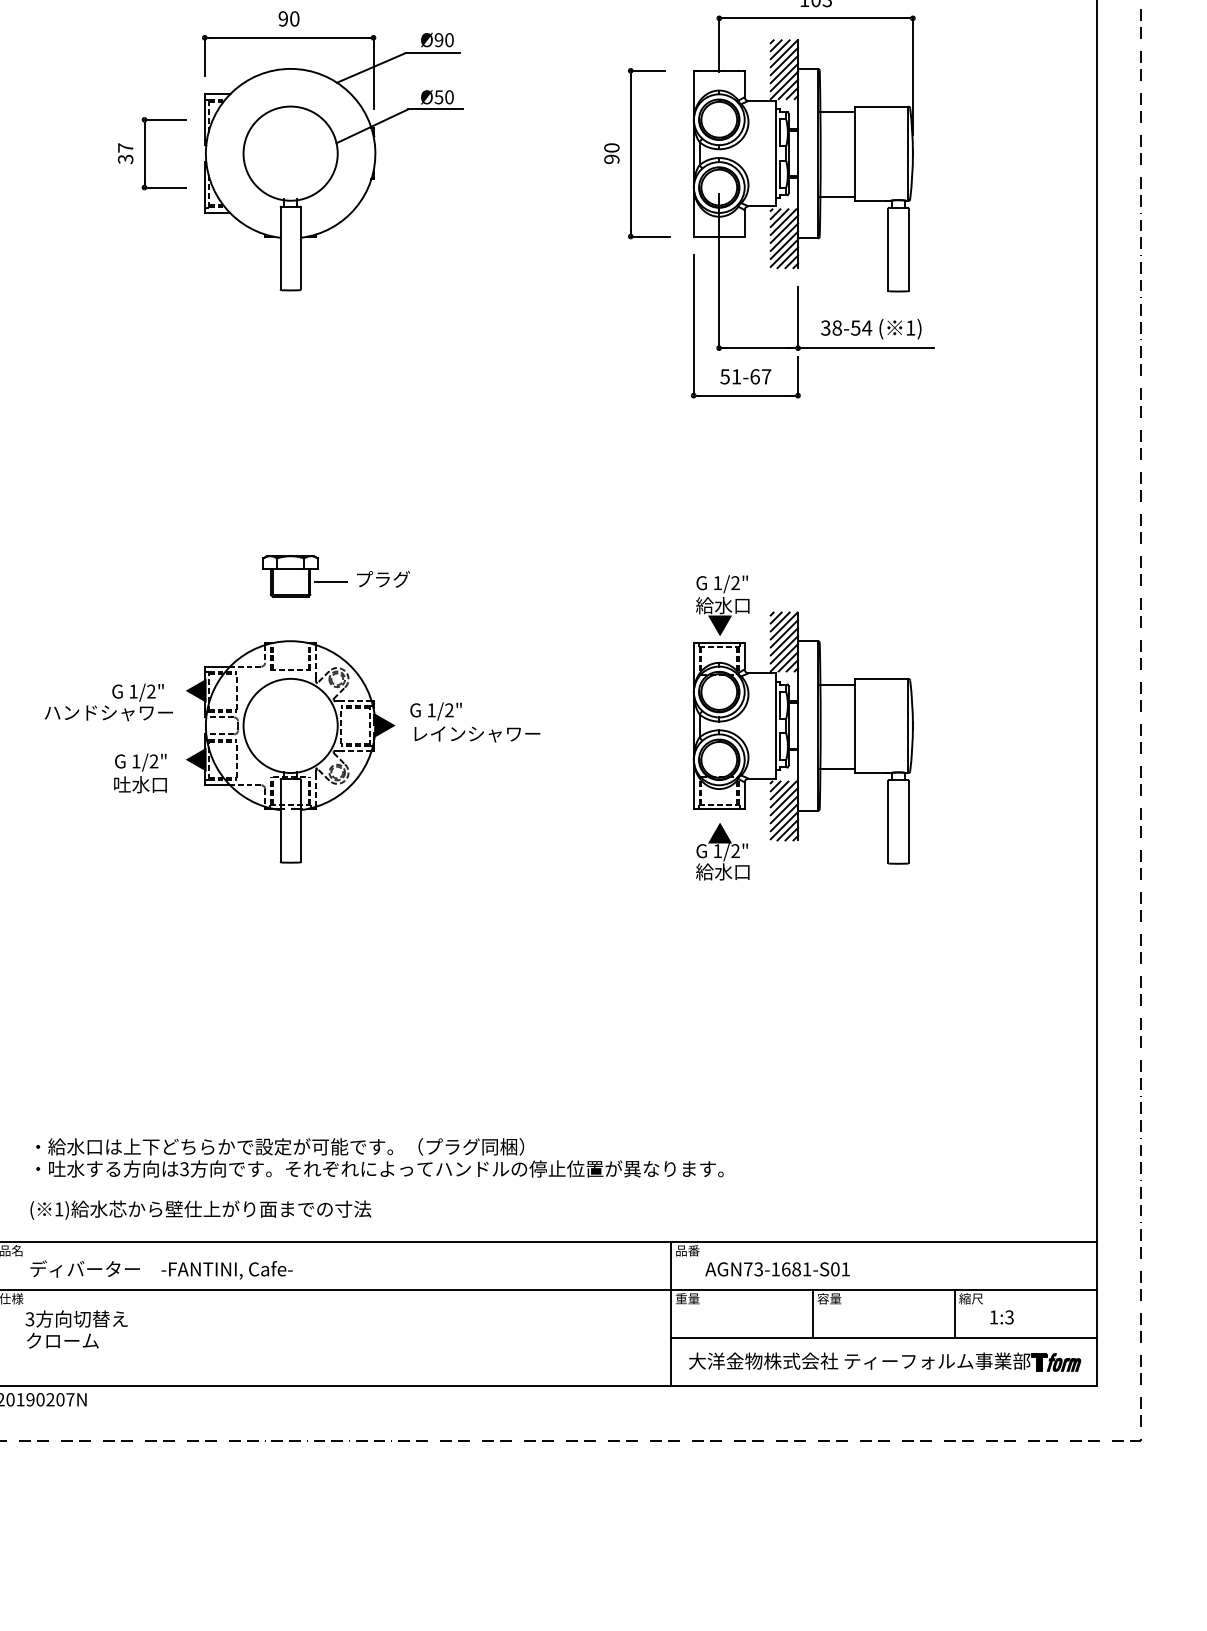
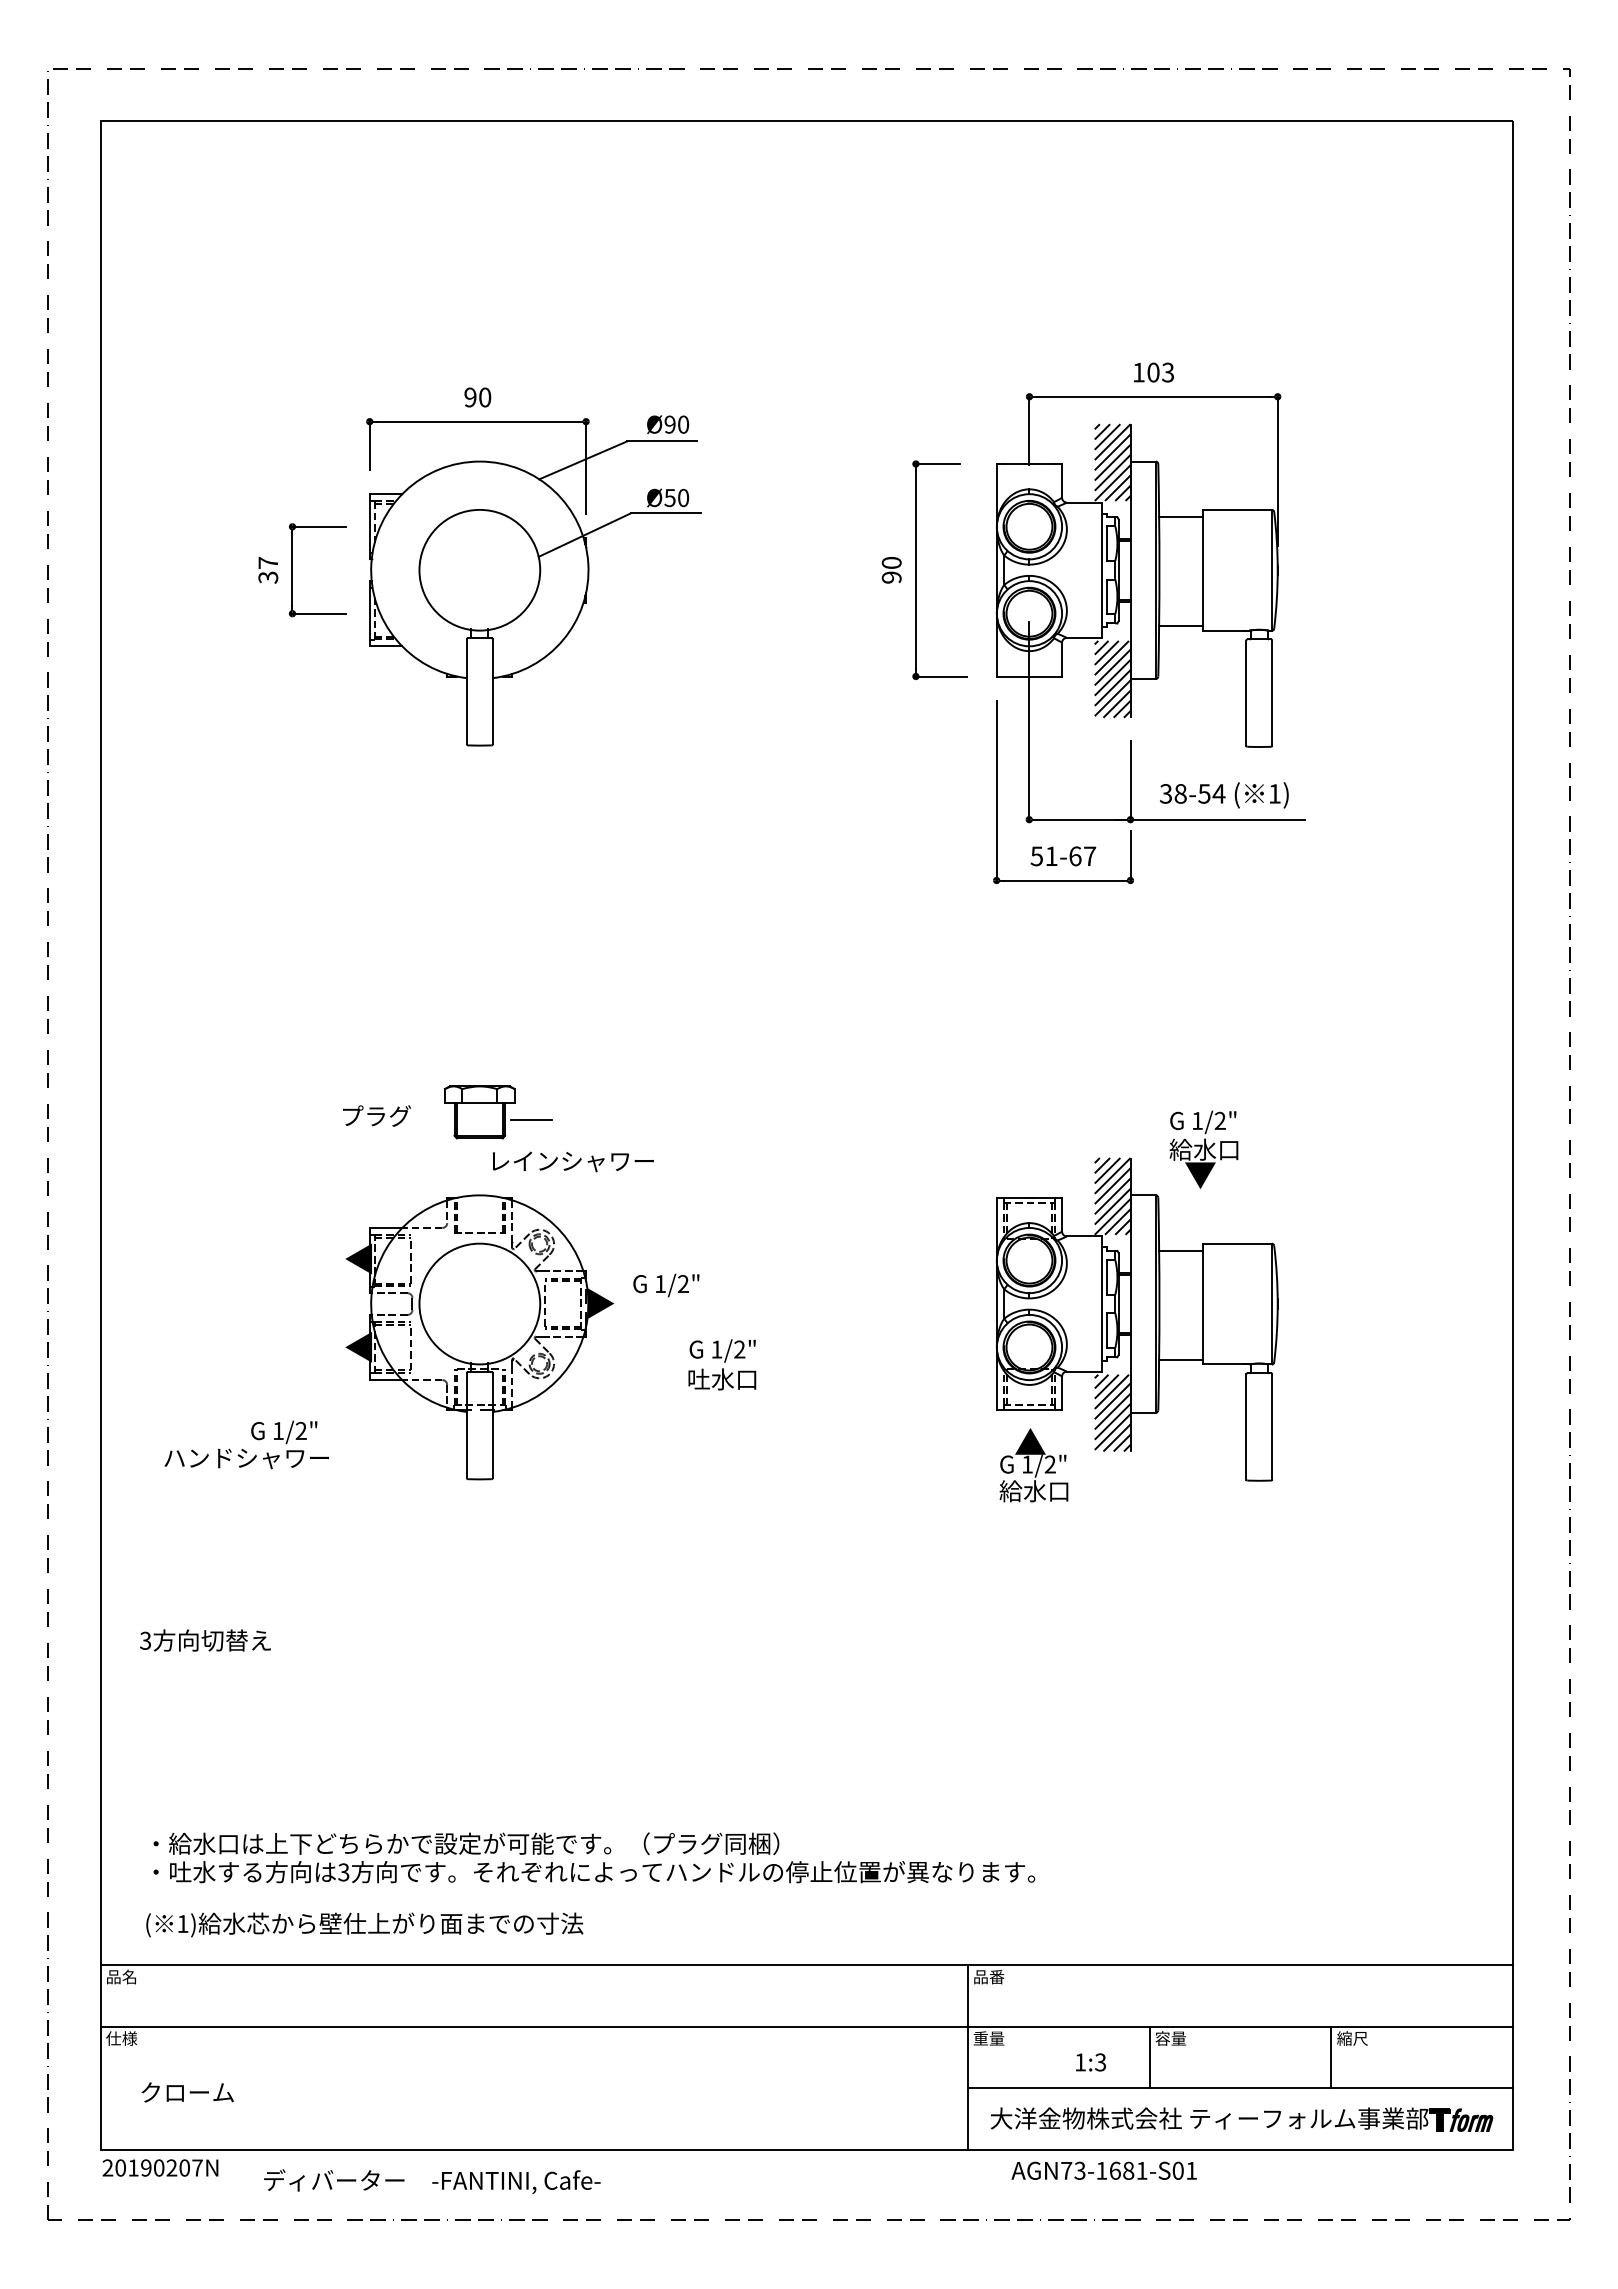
text: (383, 578) -> (376, 1115), moved
text: (722, 605) -> (1203, 1149), moved
text: (108, 702) -> (246, 1444), moved
text: (477, 734) -> (573, 1161), moved
text: (140, 773) -> (722, 1364), moved
text: (161, 1269) -> (432, 2181), moved
text: (777, 1269) -> (1103, 2170), moved
text: (1001, 1317) -> (1090, 2062), moved
text: (76, 1319) -> (205, 1640), moved

